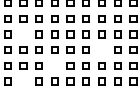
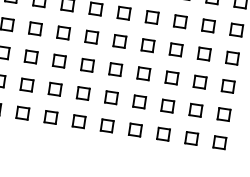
part: (23, 34) -> (35, 28), added
part: (101, 49) -> (171, 76), added
part: (54, 65) -> (82, 92), added
part: (23, 81) -> (23, 113), added

